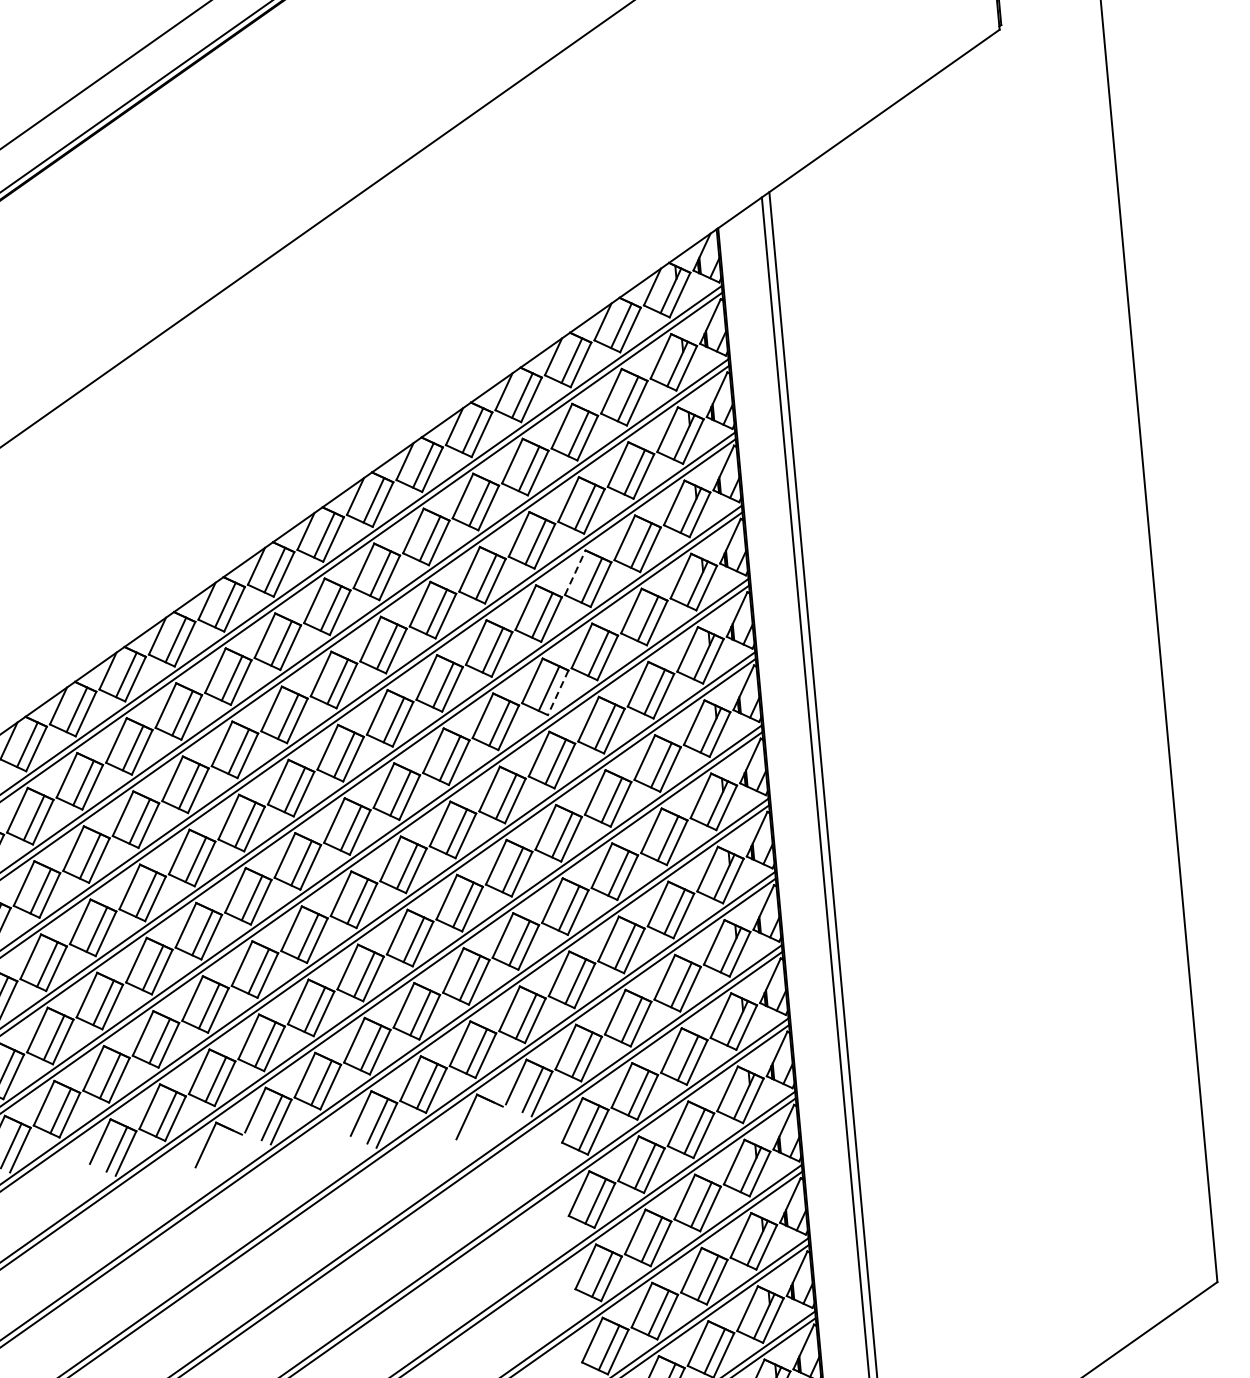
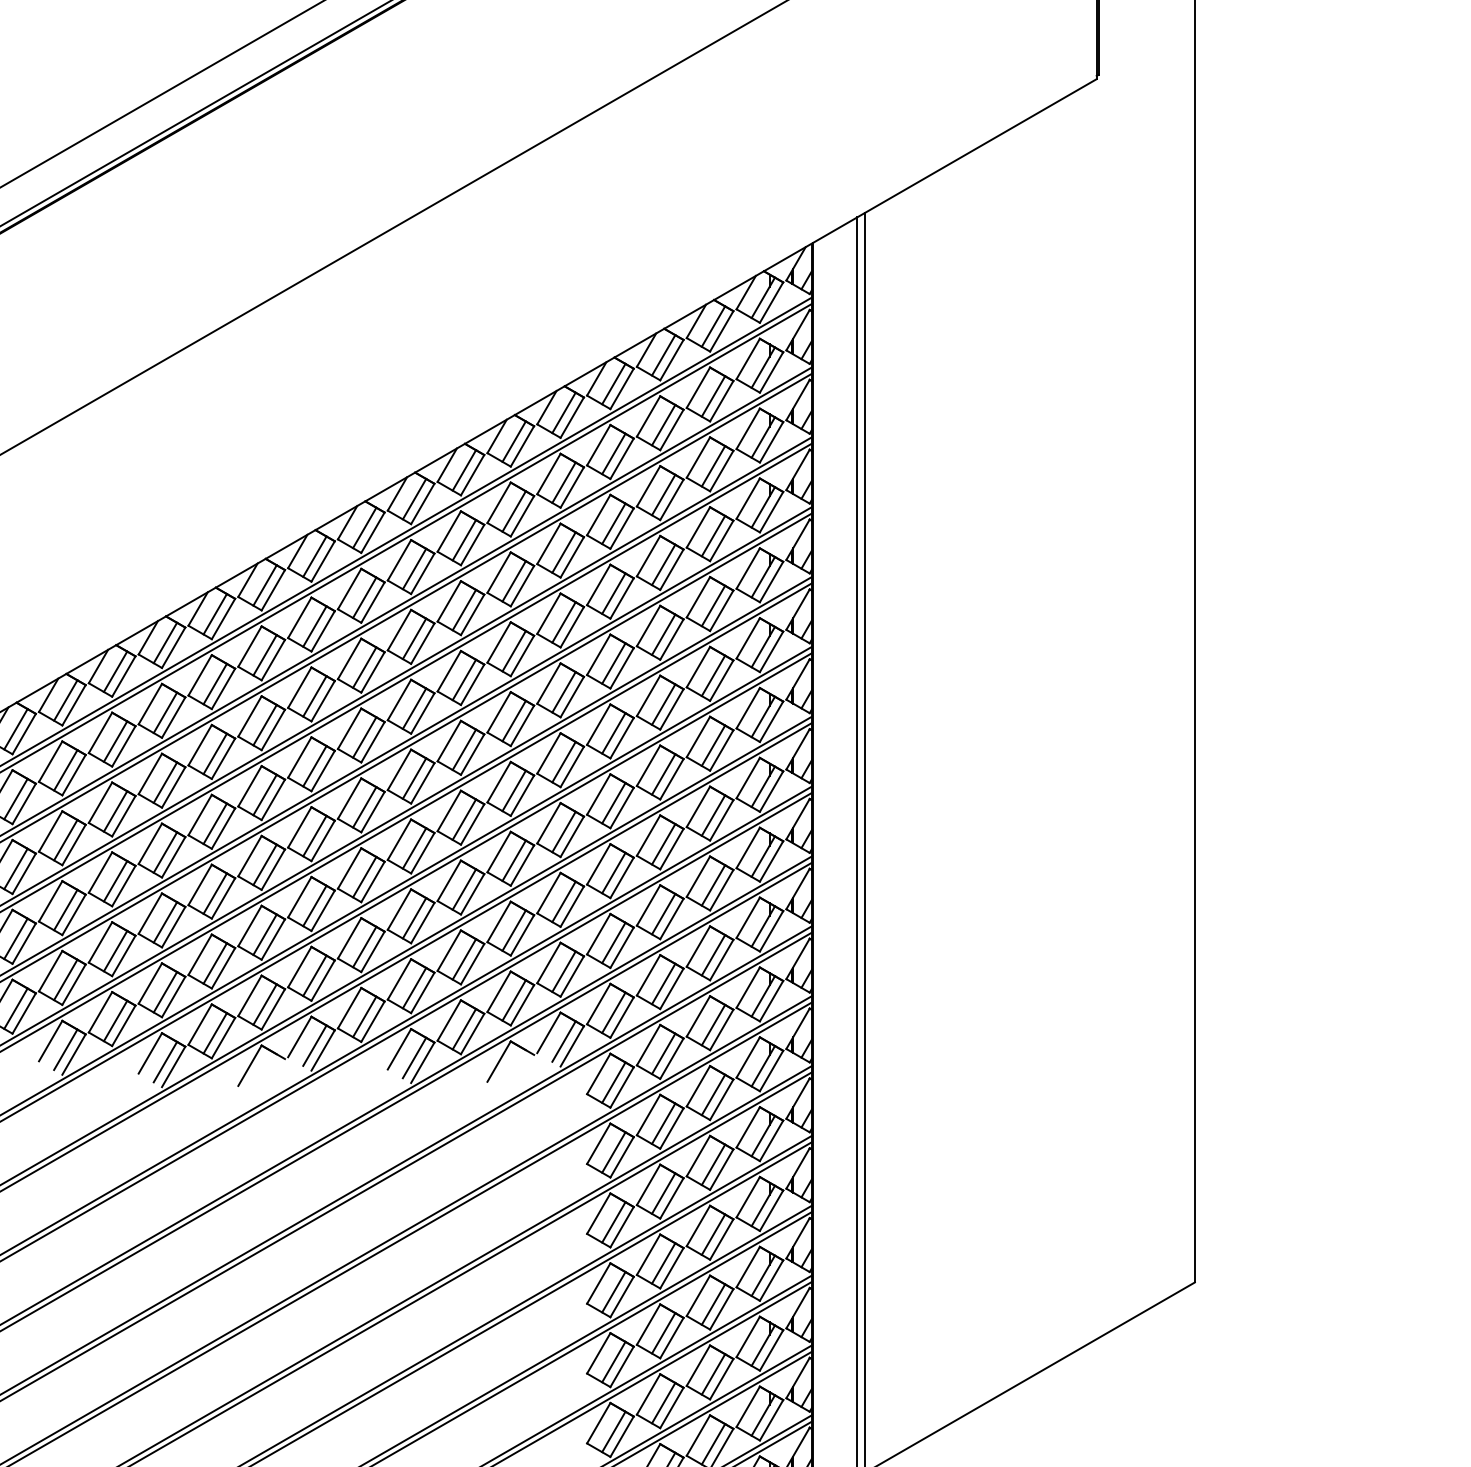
line: (575, 571) -> (648, 555), dashed -> solid
line: (557, 693) -> (621, 668), dashed -> solid

